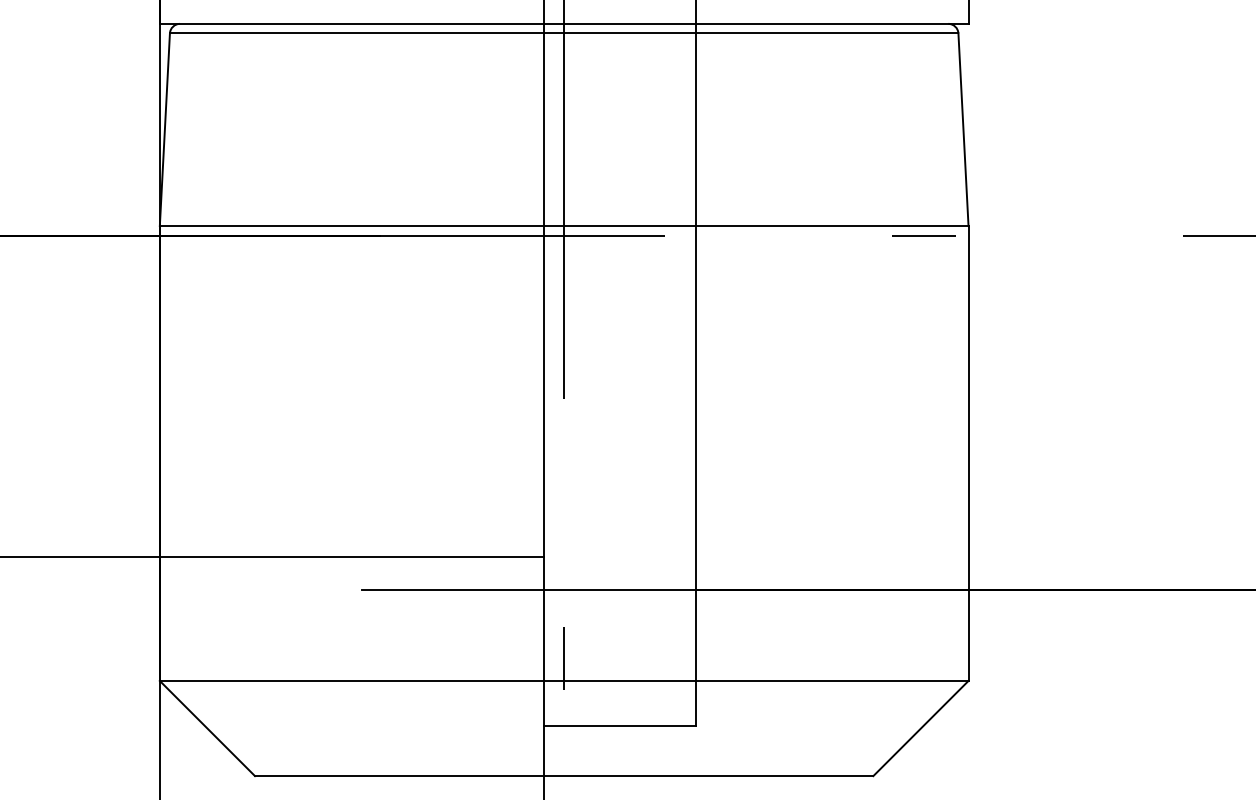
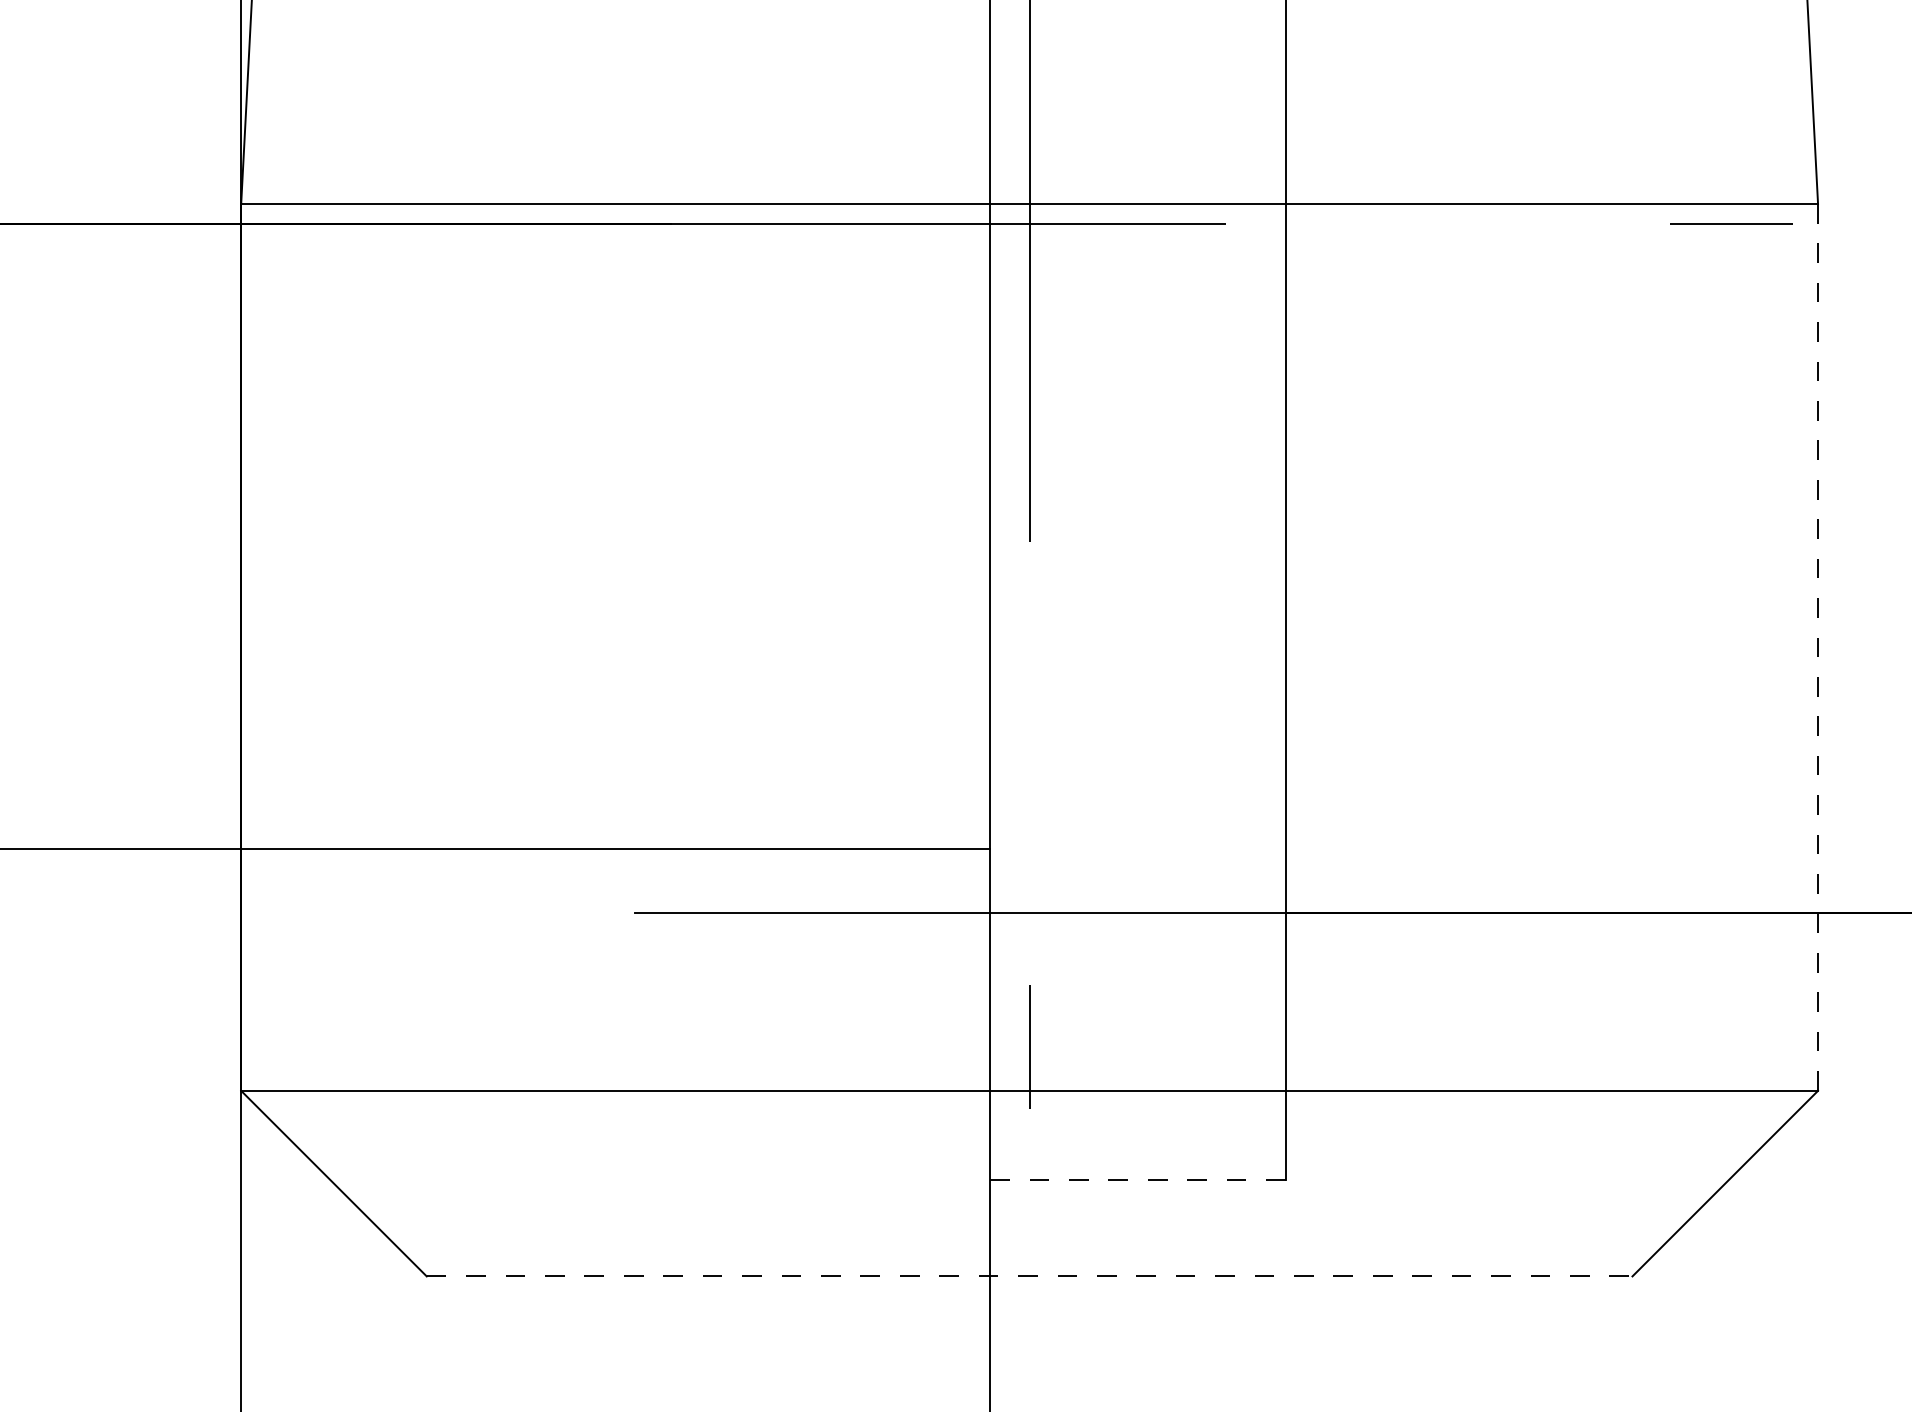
line: (968, 453) -> (1817, 647), solid -> dashed
line: (619, 726) -> (1137, 1179), solid -> dashed
line: (564, 776) -> (1030, 1277), solid -> dashed

